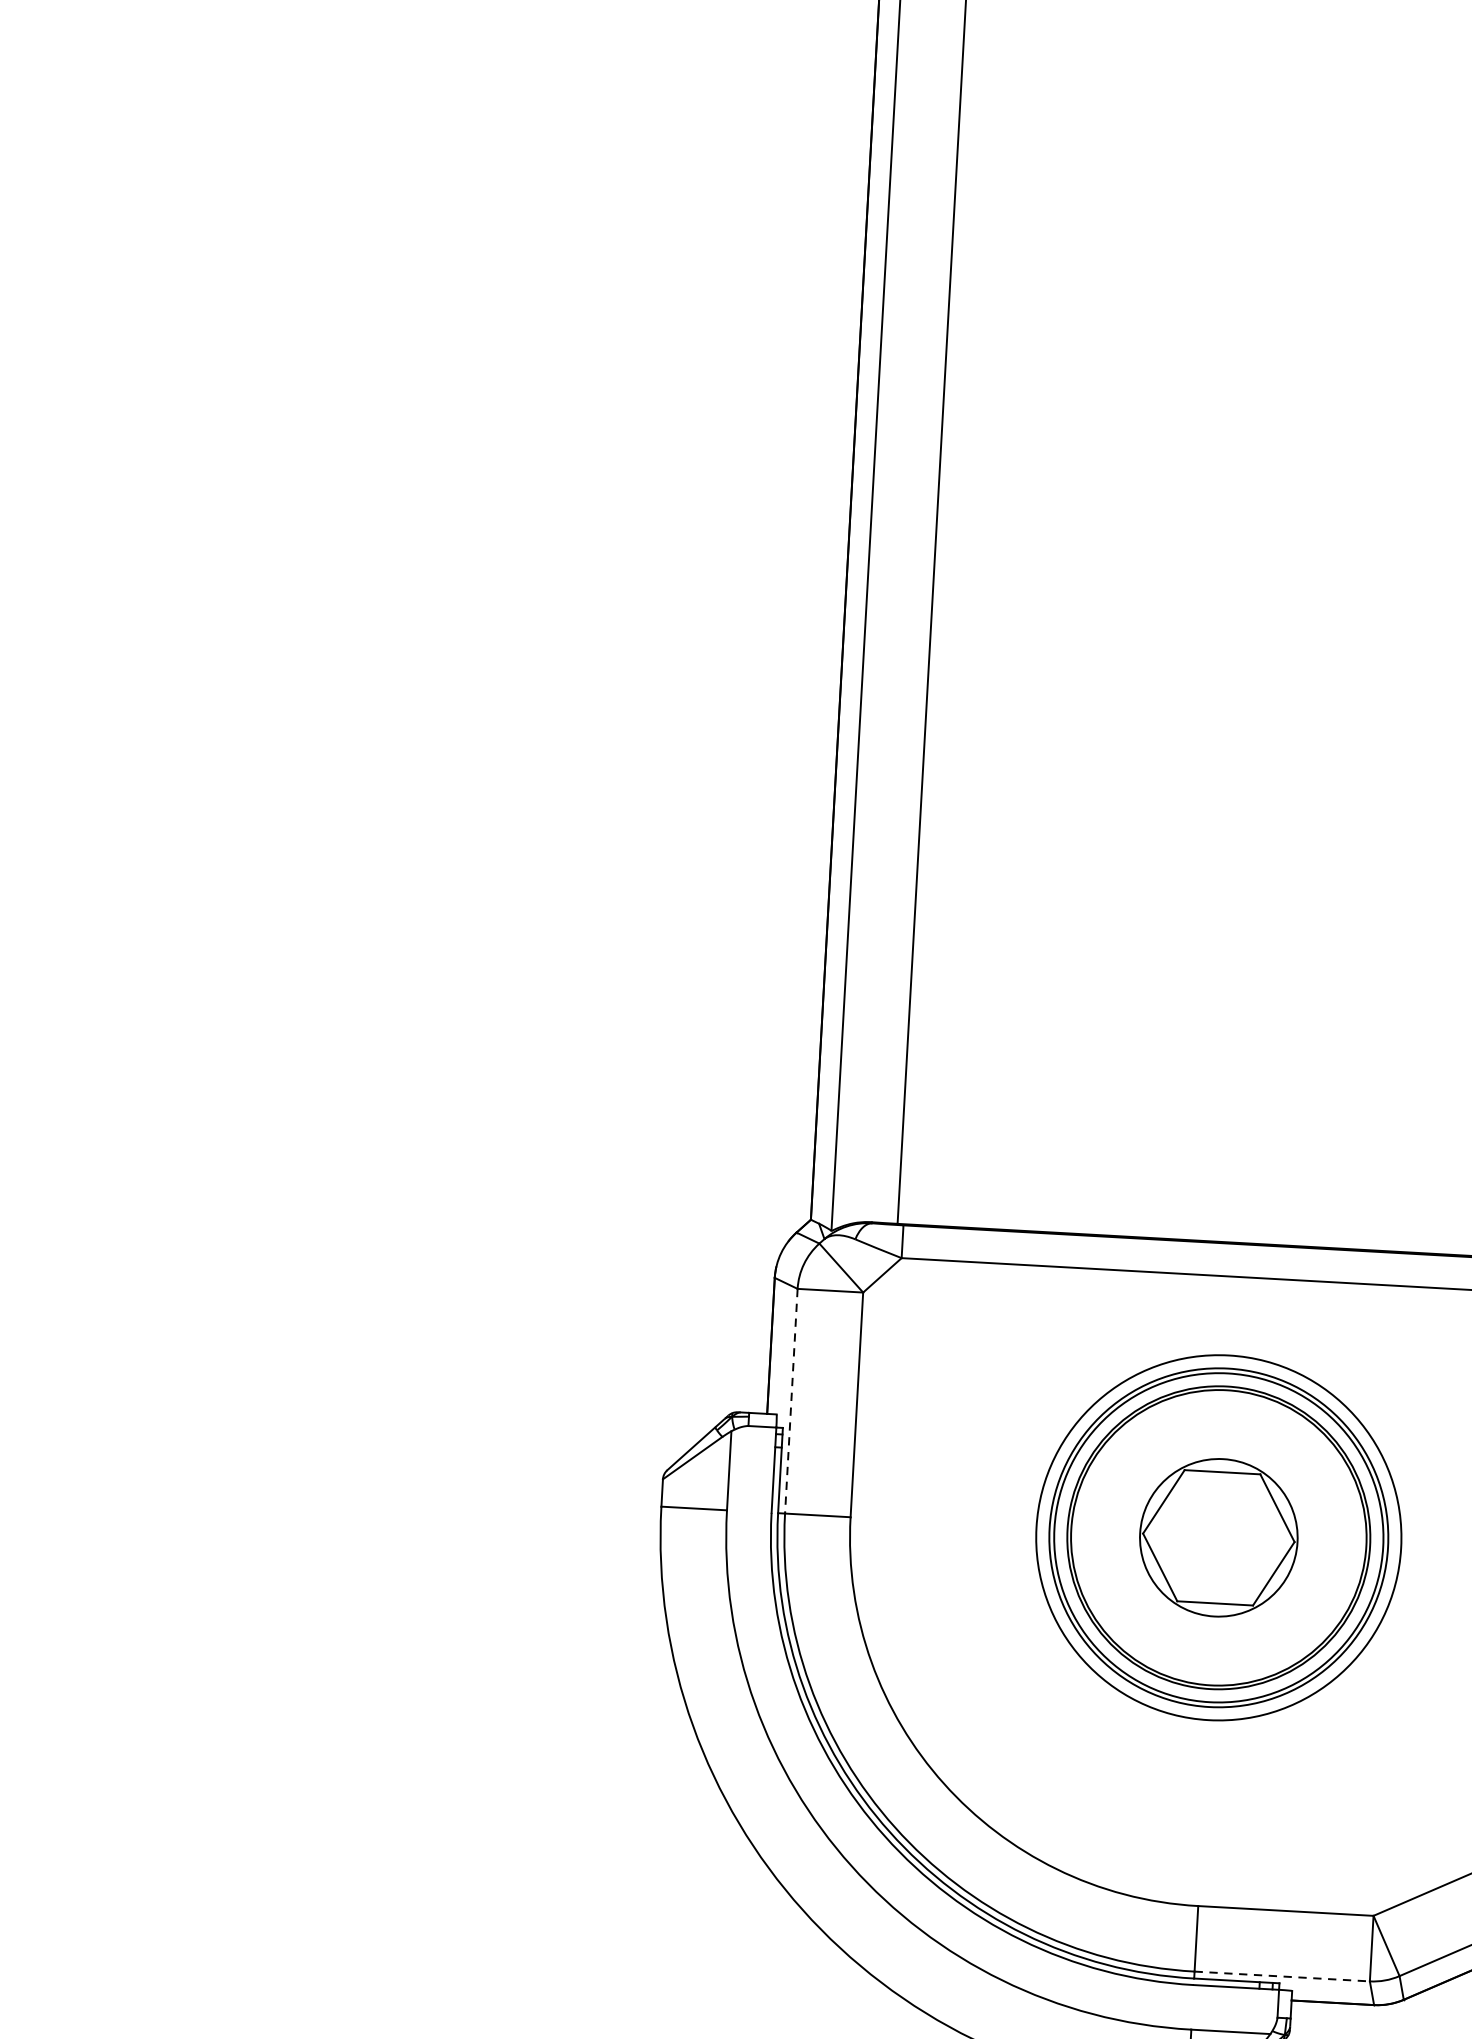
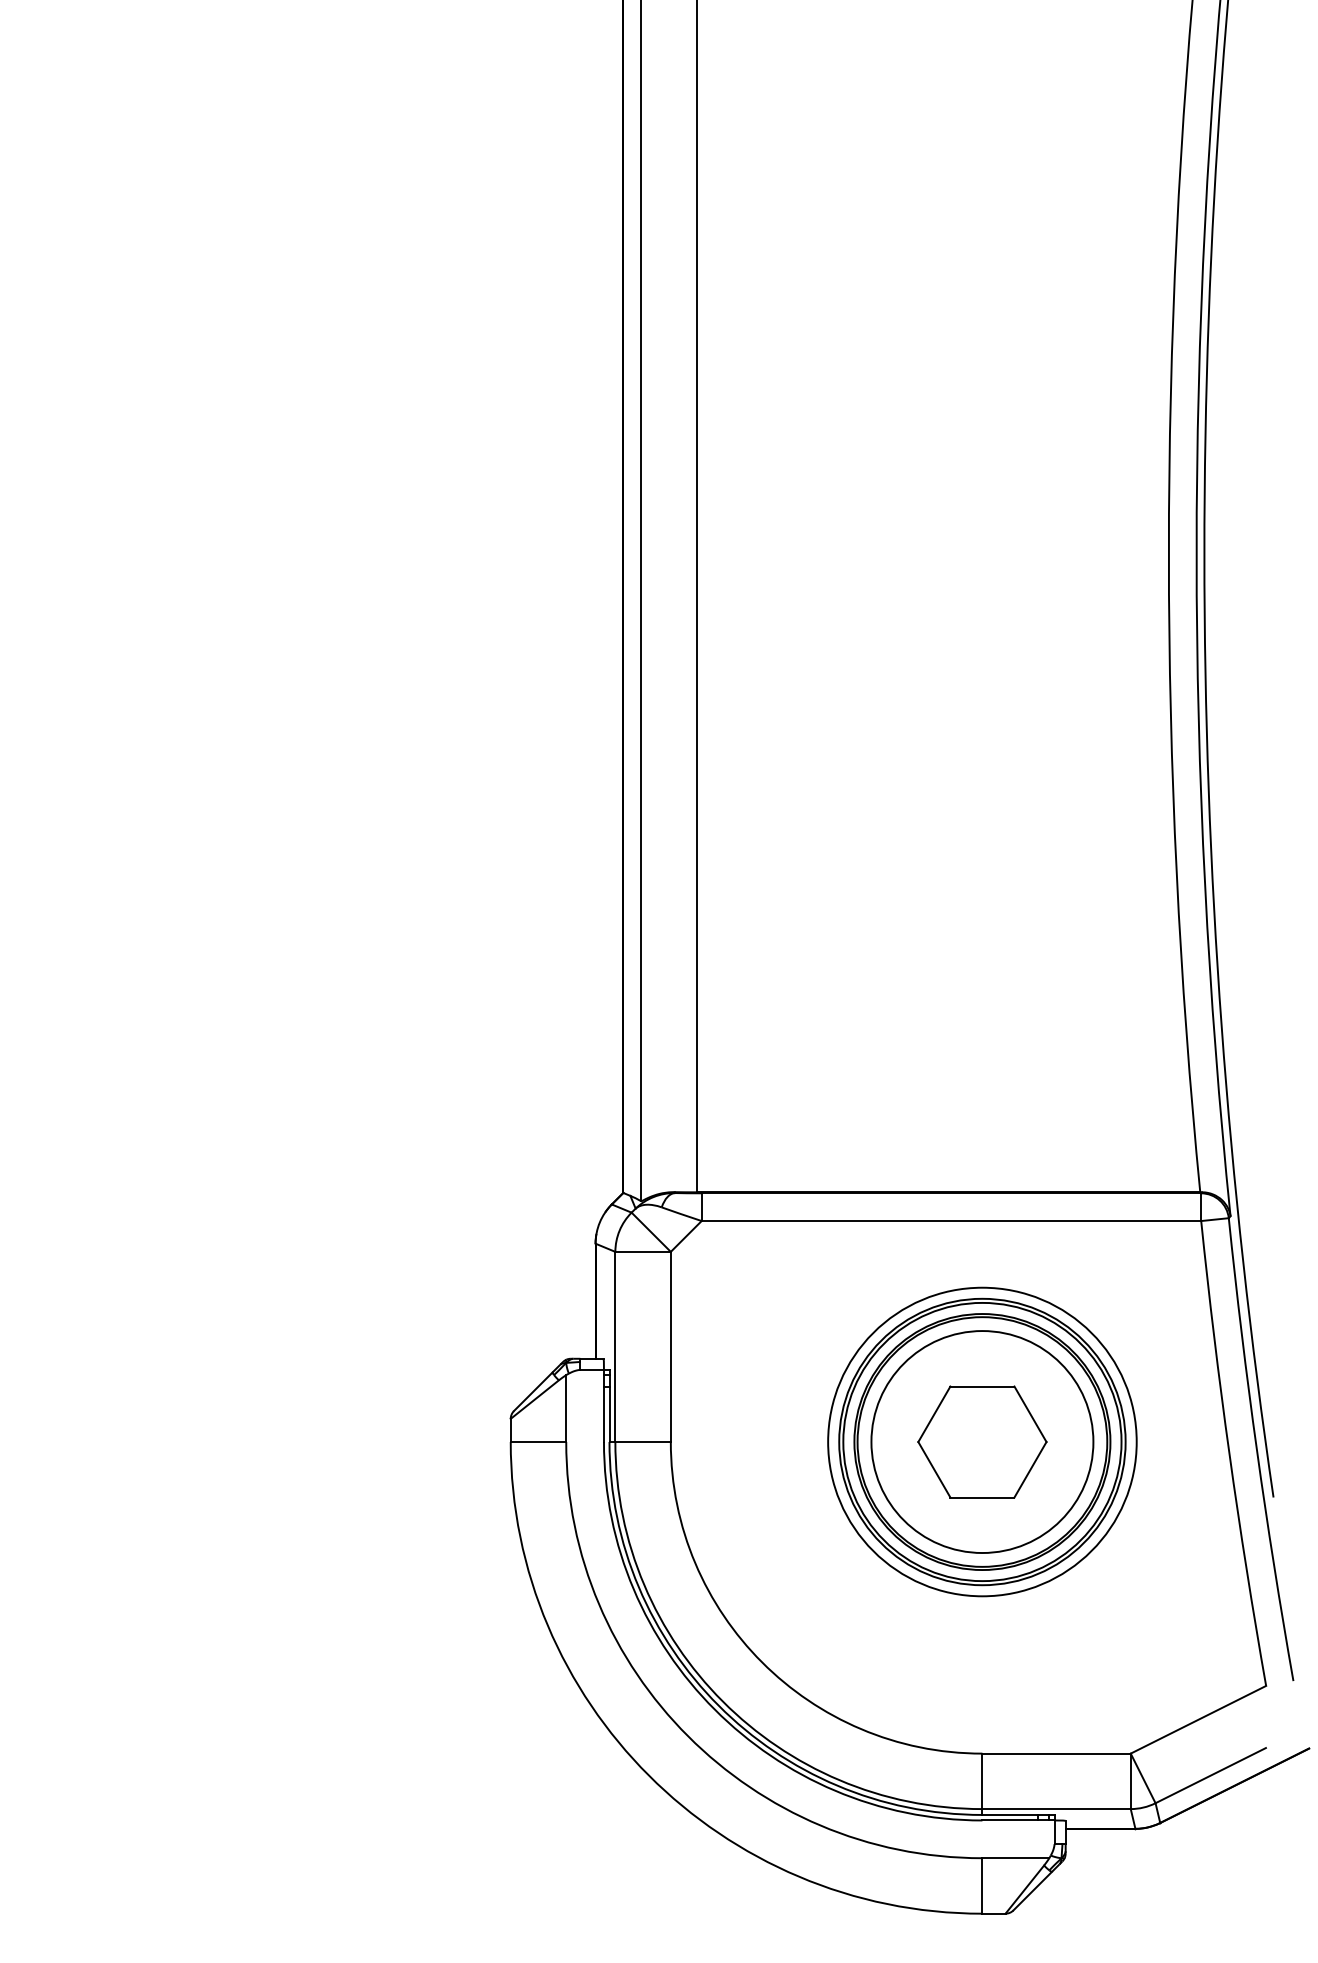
line: (791, 1401) -> (615, 1347), dashed -> solid
circle: (1218, 1538) -> (982, 1442), size x1.67
line: (1283, 1977) -> (1057, 1809), dashed -> solid

